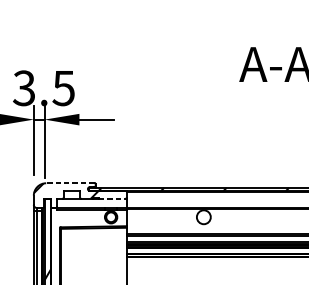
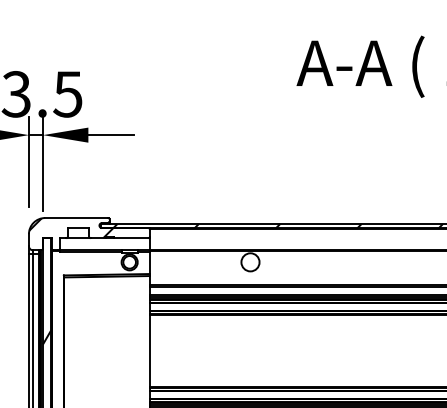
line: (70, 183) -> (76, 218), dashed -> solid
line: (112, 198) -> (131, 238), dashed -> solid

